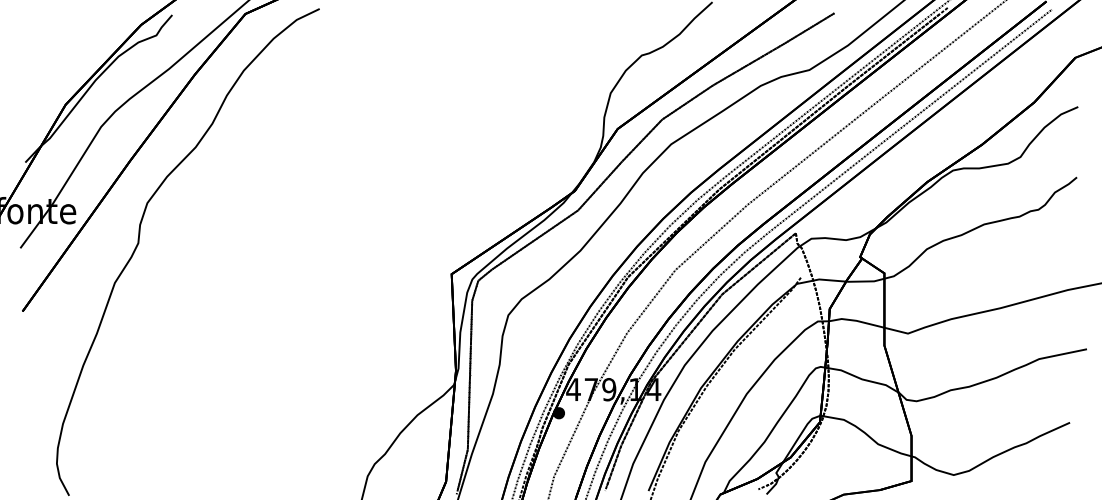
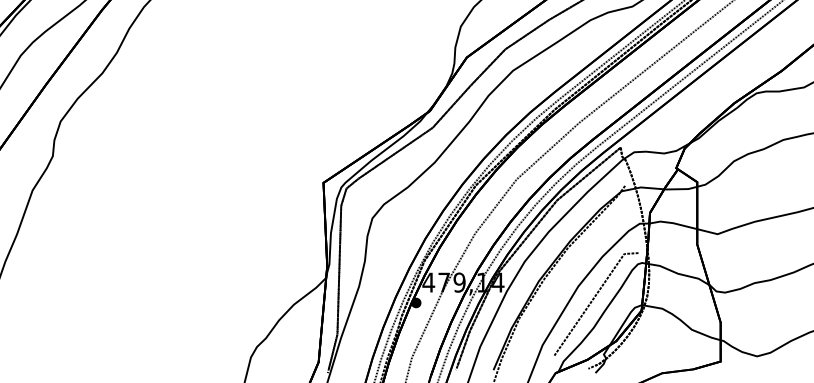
line: (762, 412) -> (591, 302), added

